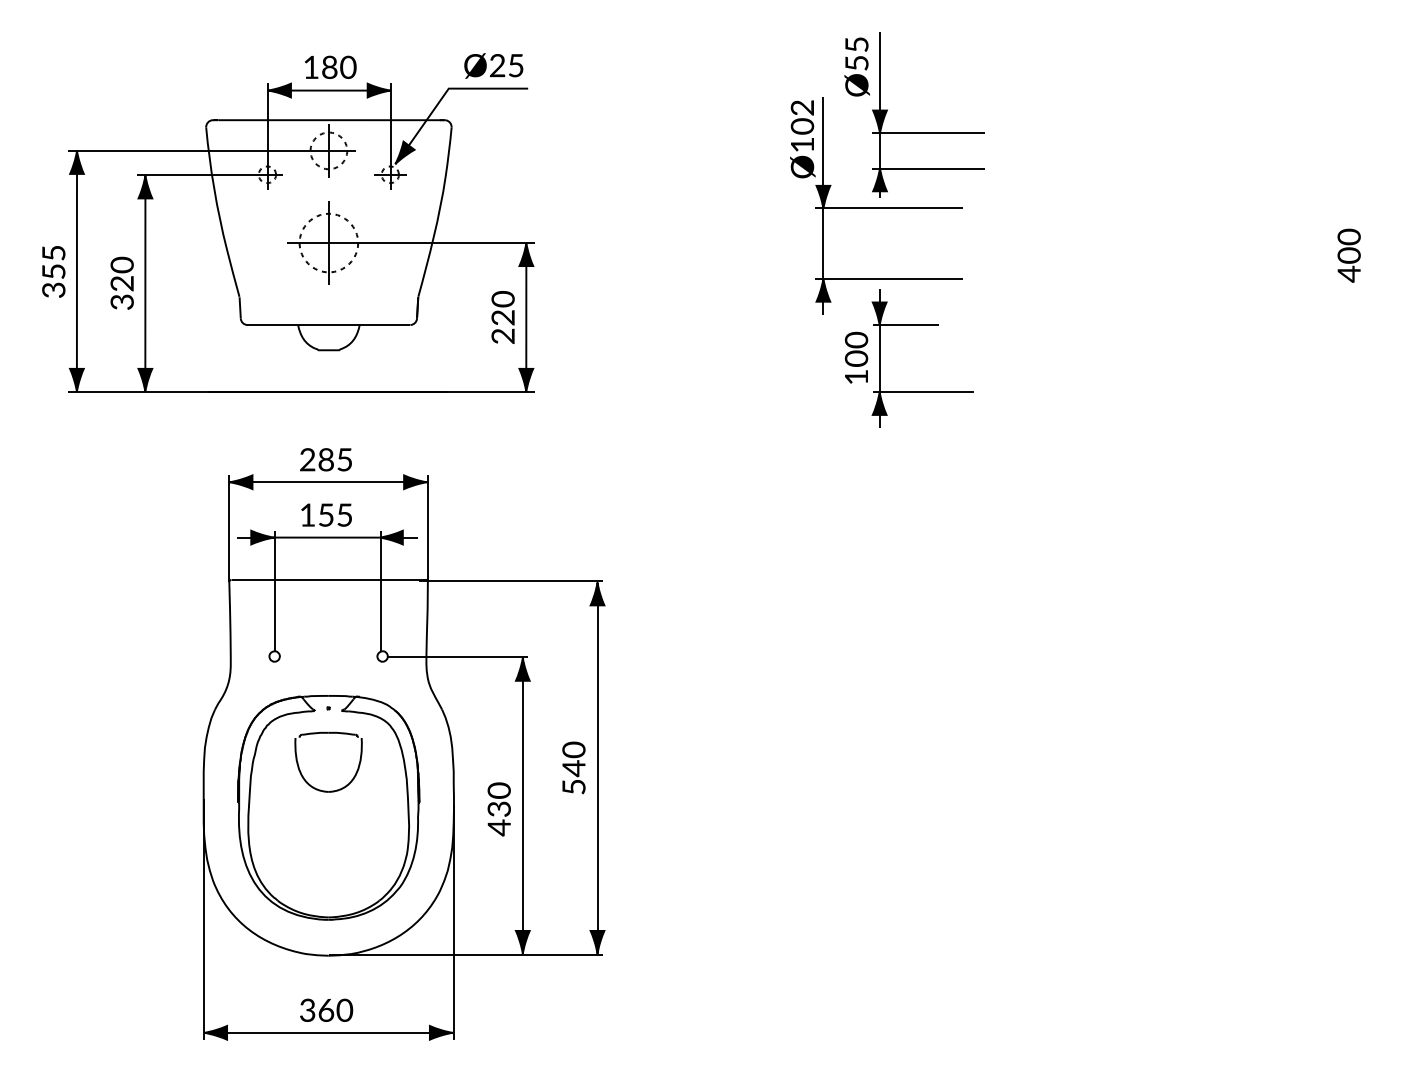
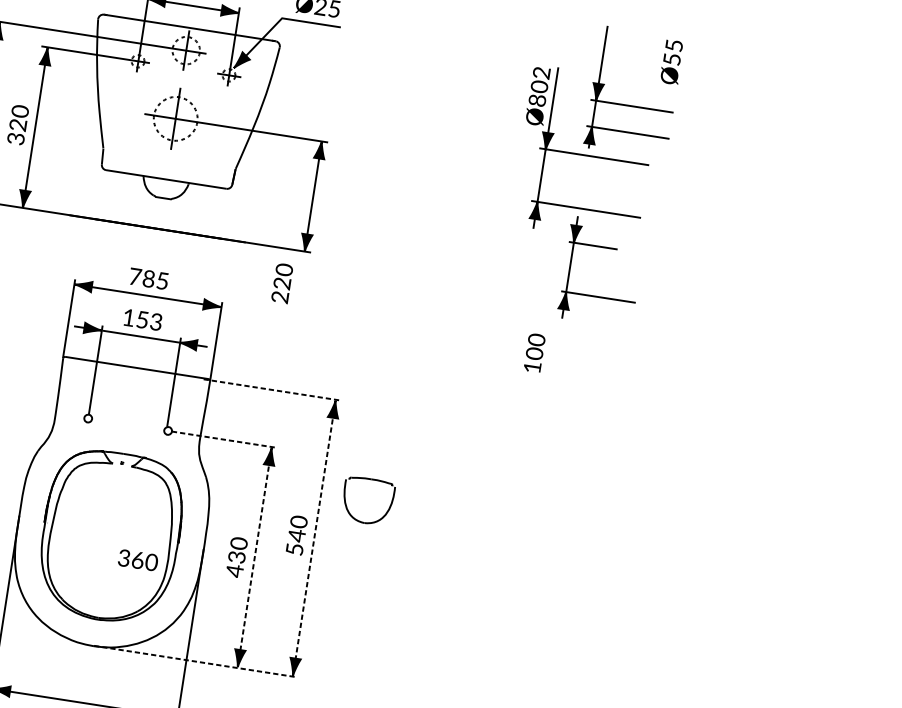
text: (856, 66) -> (671, 61), moved
text: (802, 144) -> (537, 100), Ø102 -> Ø802
text: (502, 317) -> (281, 283), moved
text: (856, 357) -> (534, 352), moved
text: (307, 459) -> (135, 276), 285 -> 785
text: (344, 514) -> (156, 321), 155 -> 153
line: (511, 581) -> (272, 390), solid -> dashed
line: (458, 656) -> (224, 439), solid -> dashed
part: (328, 733) -> (371, 479), moved
line: (597, 768) -> (314, 538), solid -> dashed
line: (522, 805) -> (254, 557), solid -> dashed
line: (466, 955) -> (195, 661), solid -> dashed
text: (326, 1009) -> (138, 559), moved

